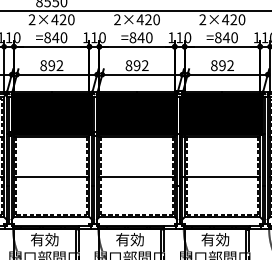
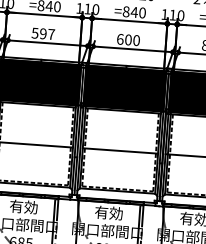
text: (51, 65) -> (43, 33), 892 -> 597
text: (136, 65) -> (127, 39), 892 -> 600

